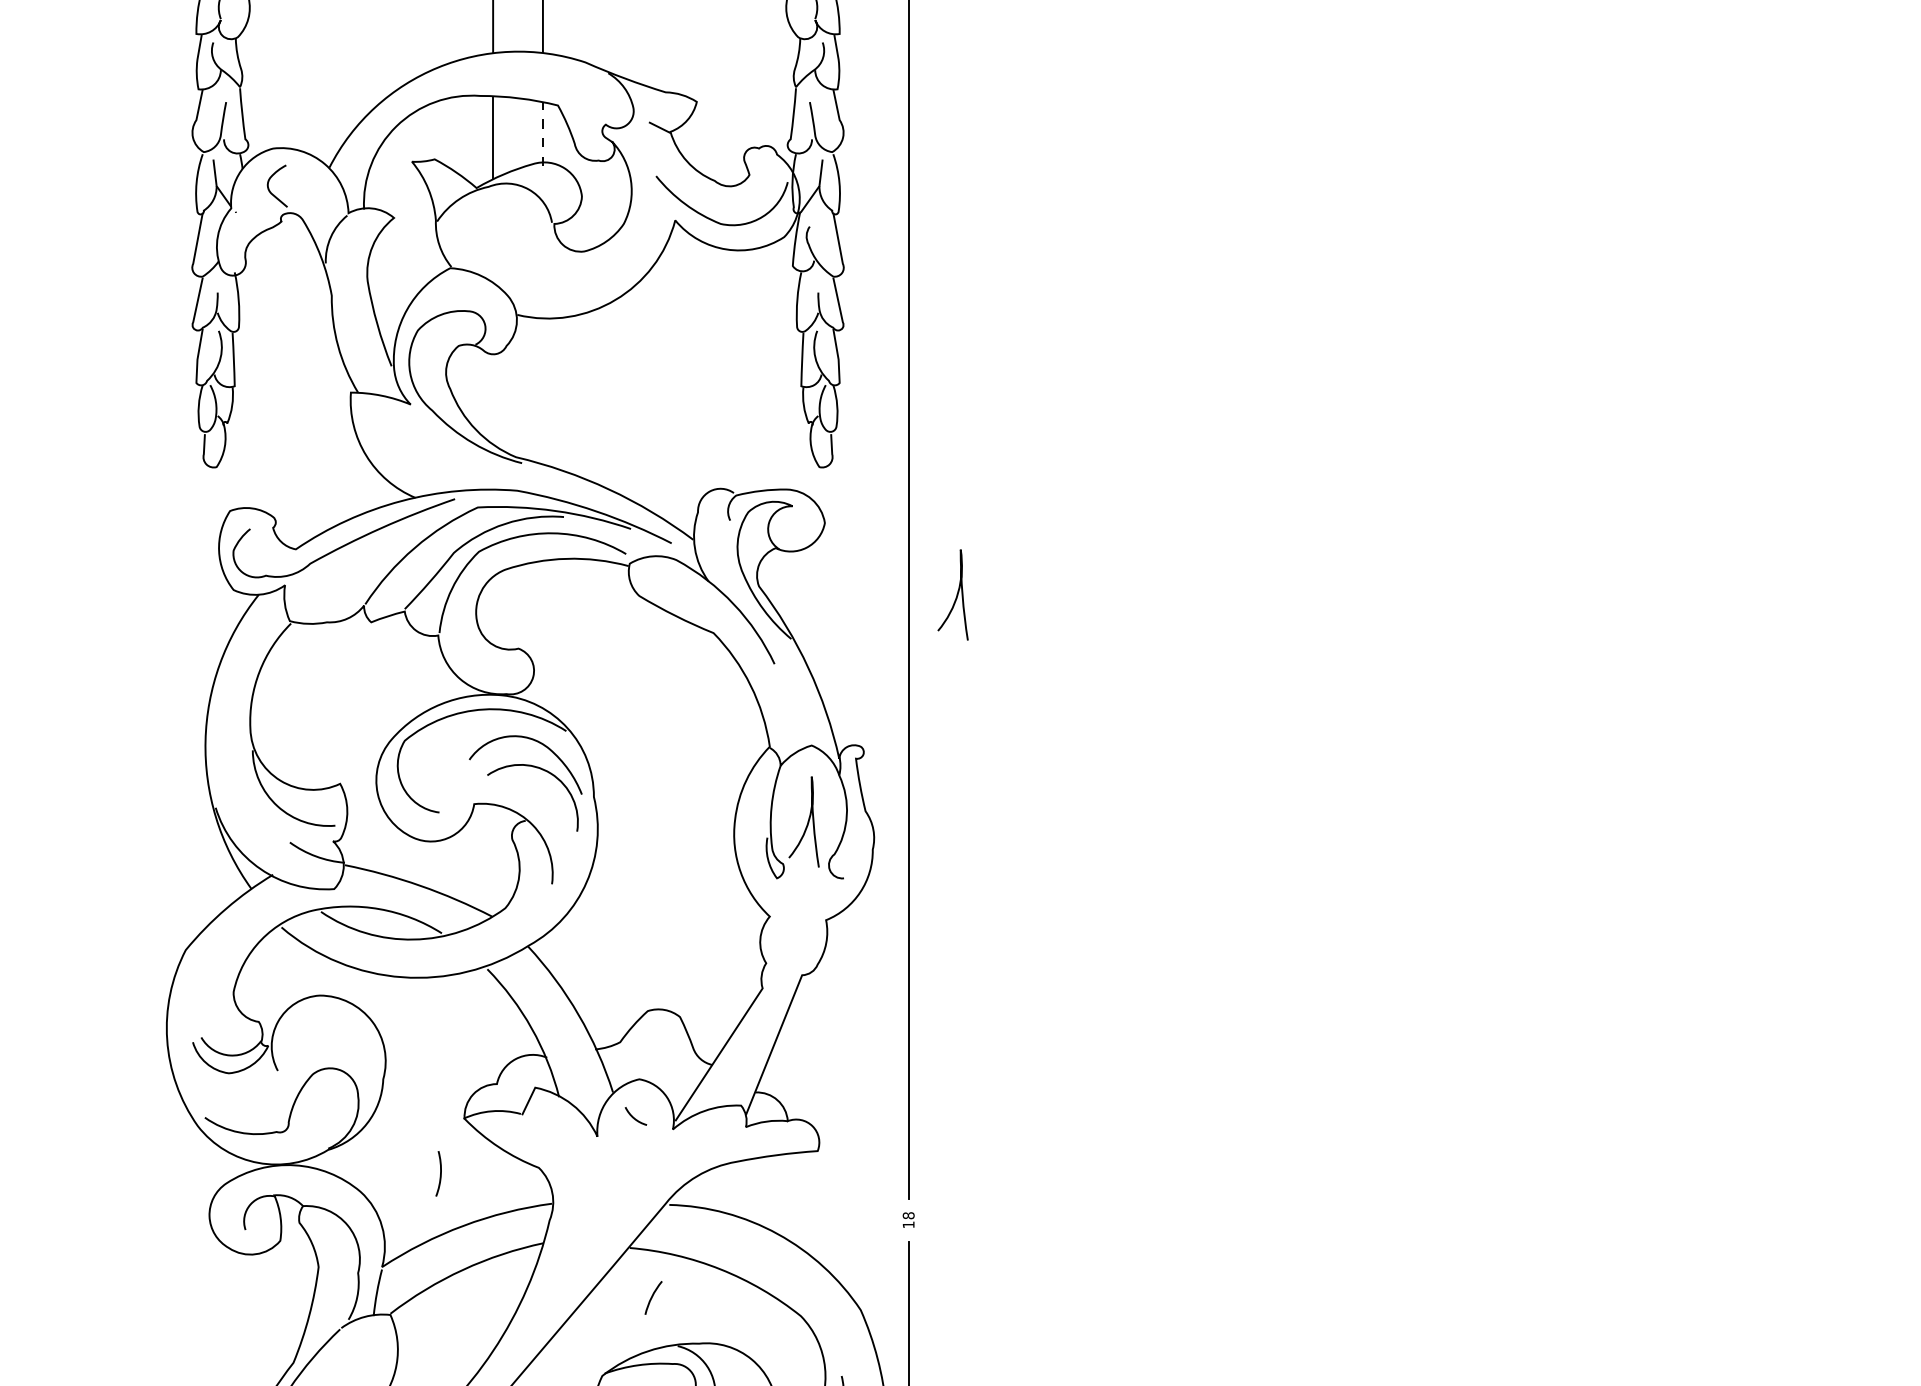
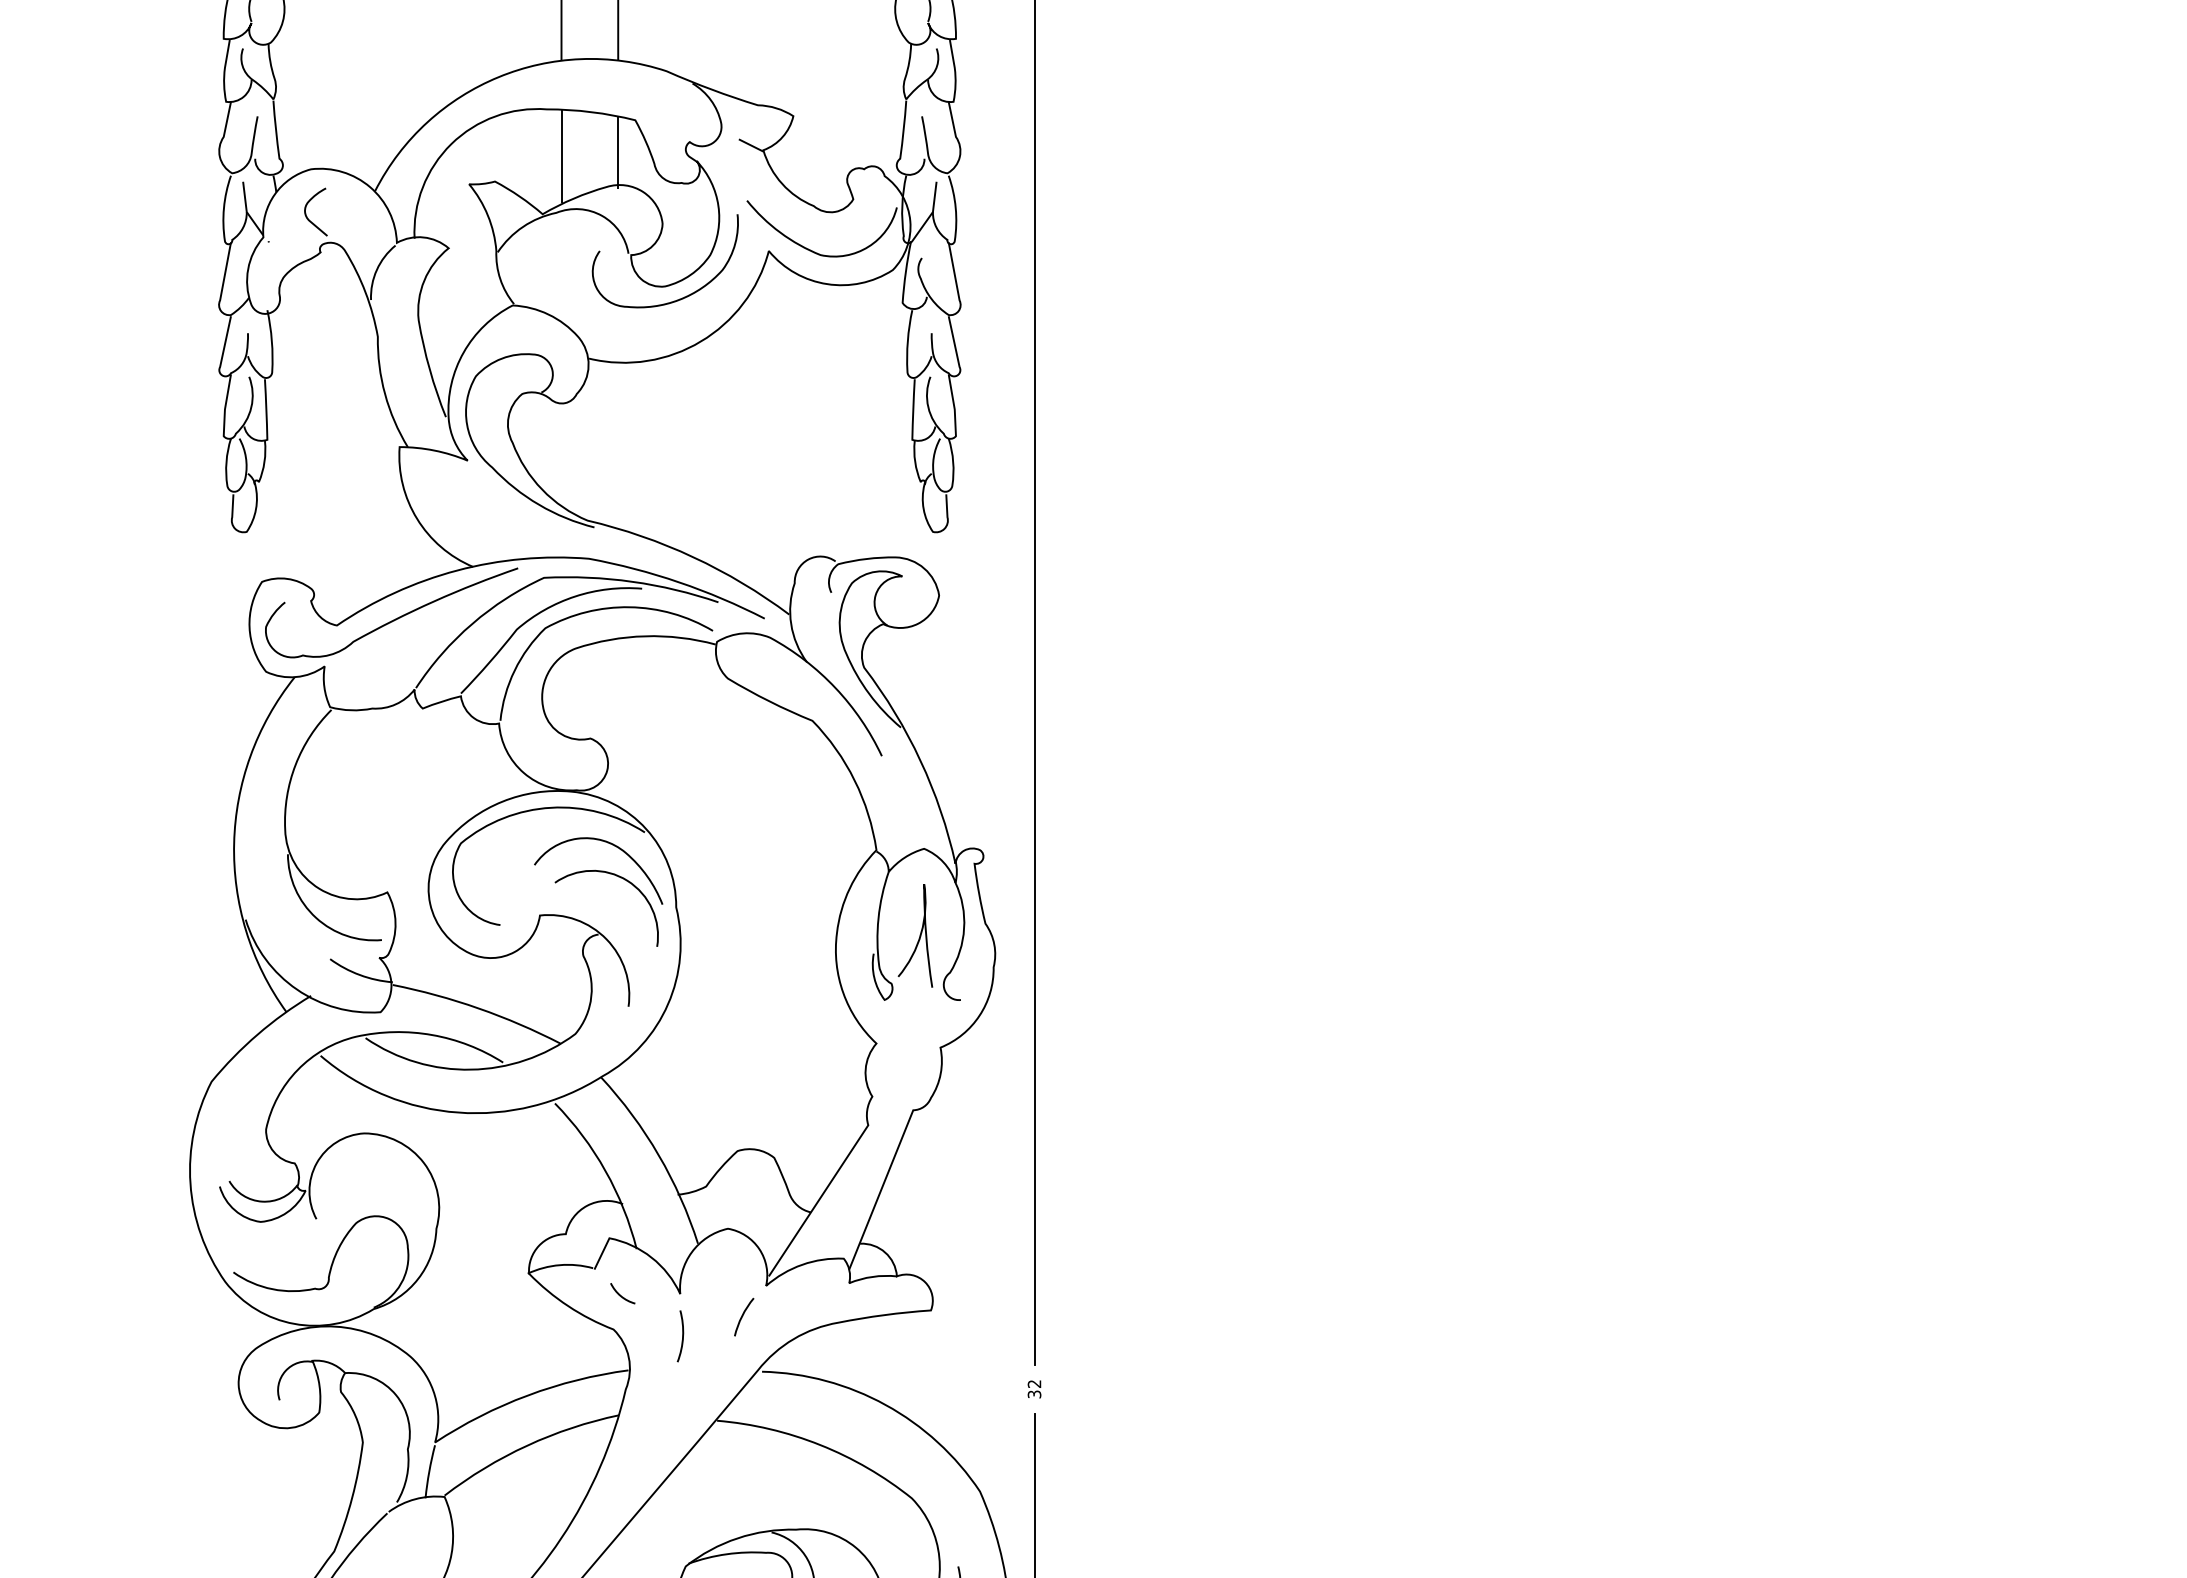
line: (542, 134) -> (617, 153), dashed -> solid
curve: (597, 261) -> (680, 297), added
curve: (956, 594) -> (1088, 676), removed
arc: (634, 1117) -> (621, 1294), moved
arc: (440, 1173) -> (682, 1335), moved
text: (908, 1220) -> (1034, 1389), 18 -> 32
arc: (653, 1296) -> (744, 1315), moved

